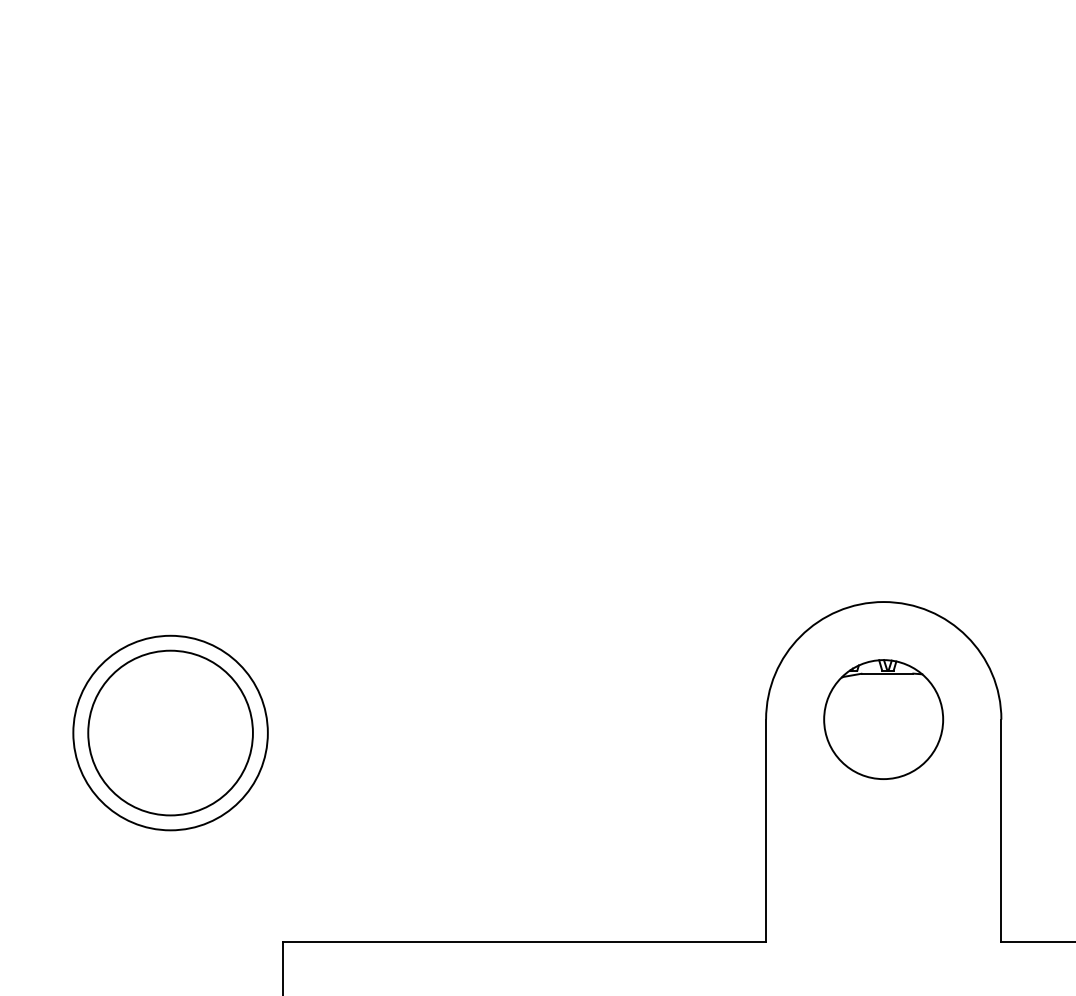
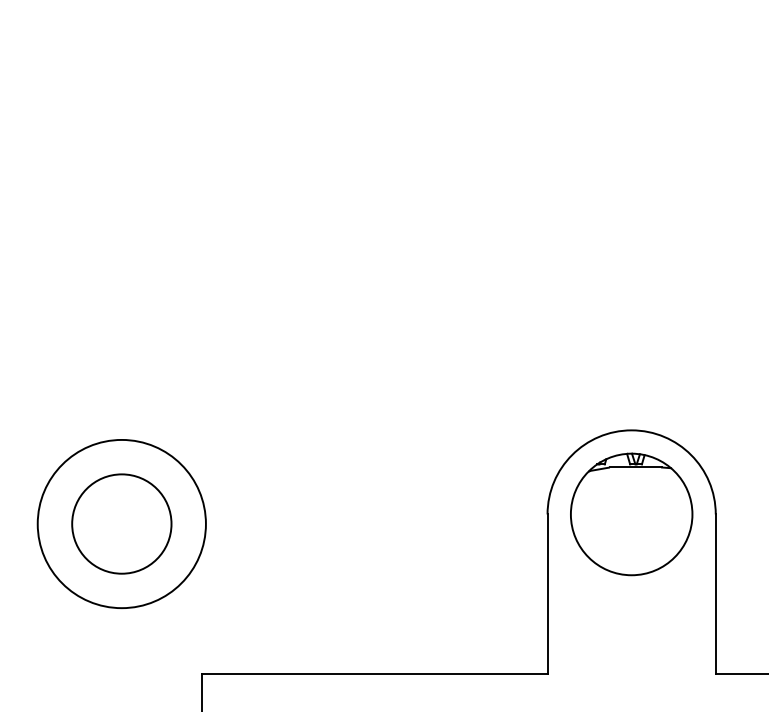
part: (883, 719) -> (631, 514), size x1.43
circle: (170, 732) -> (121, 523), size x0.71
circle: (170, 732) -> (121, 523), size x1.43

